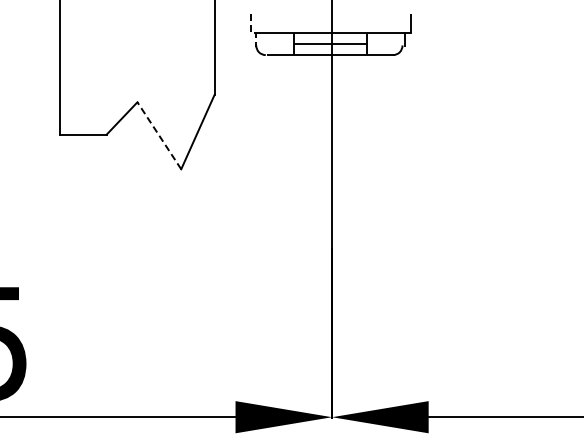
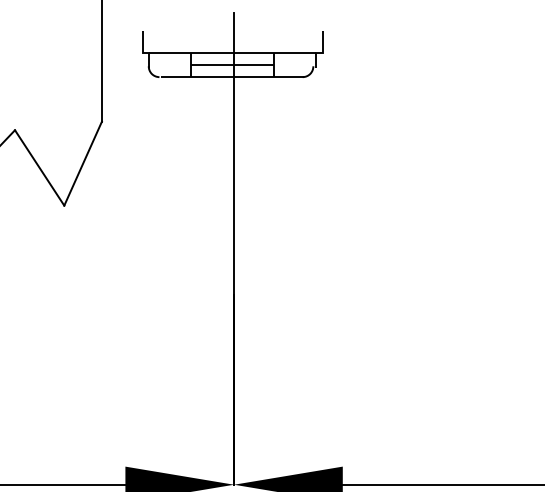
line: (251, 33) -> (143, 52), dashed -> solid
line: (159, 135) -> (39, 167), dashed -> solid

